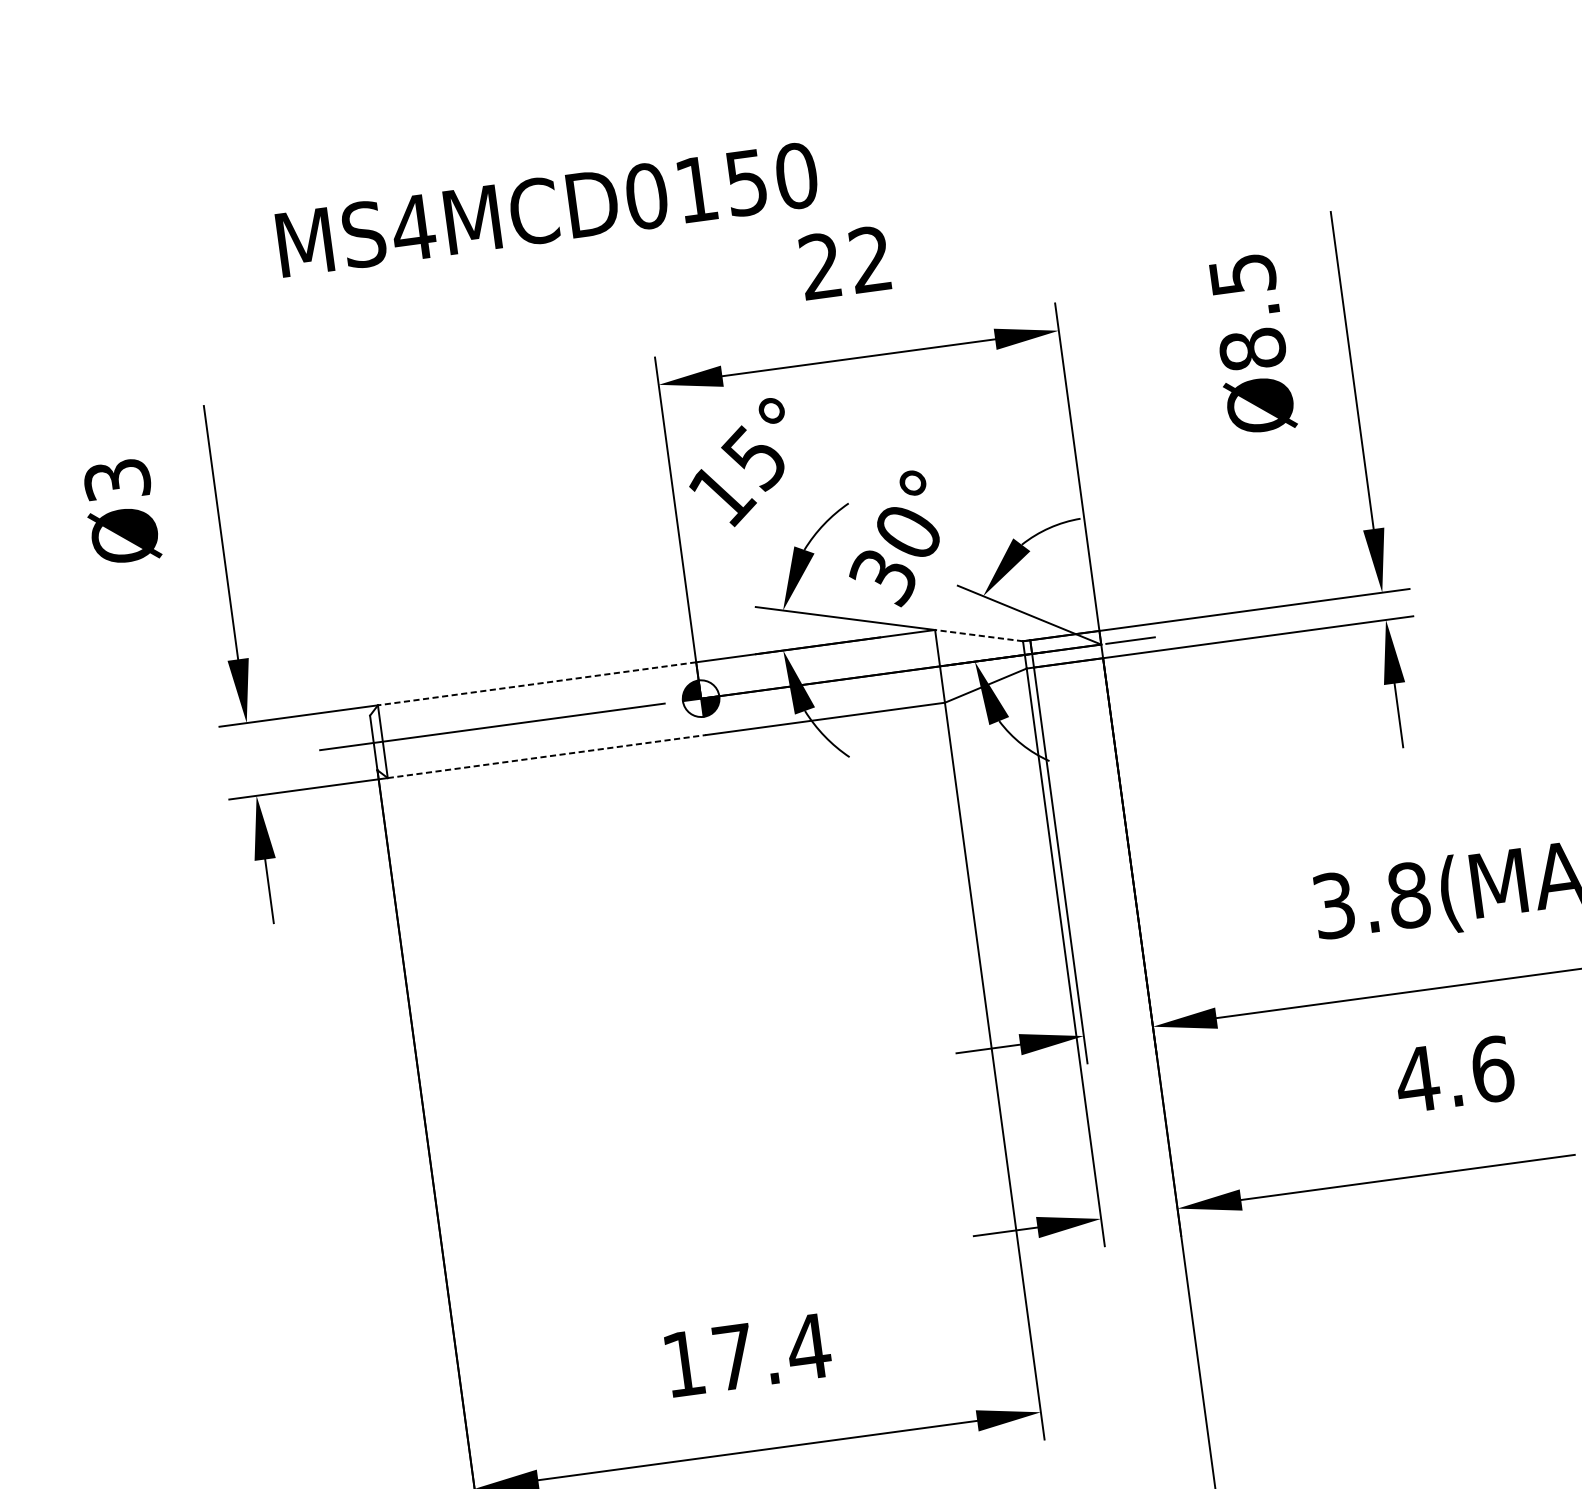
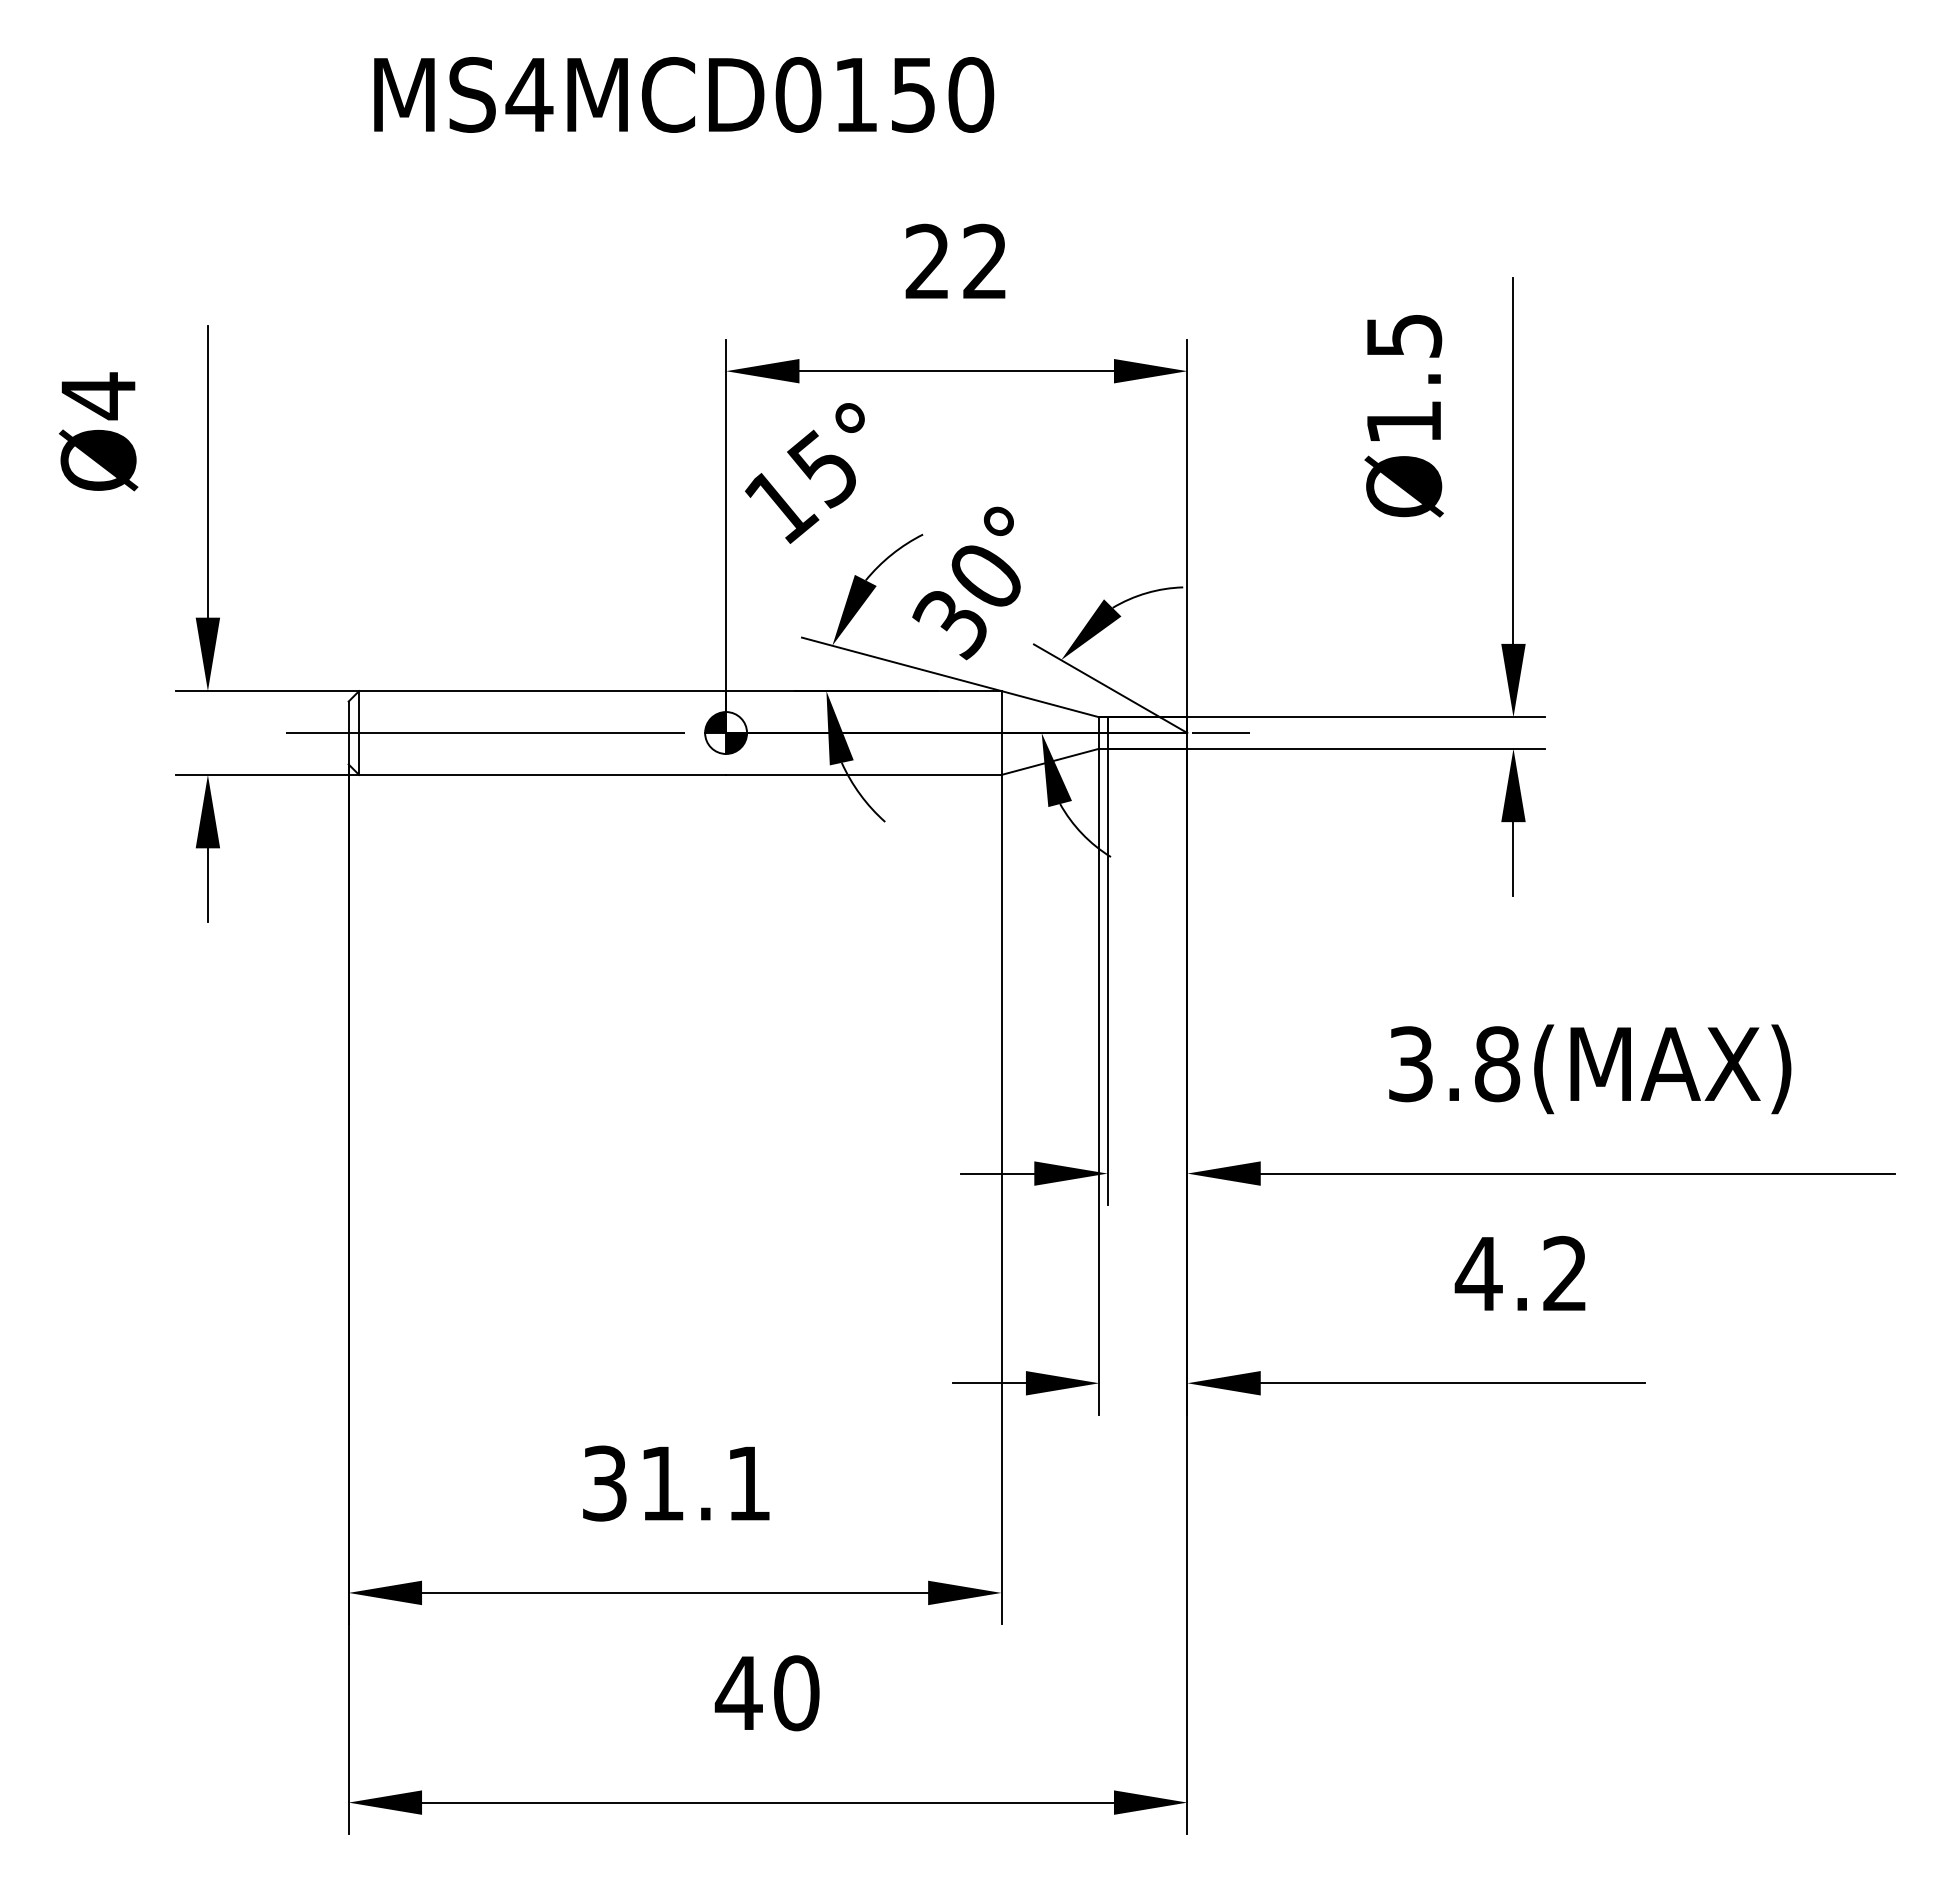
text: (547, 209) -> (684, 94), moved
text: (1253, 348) -> (1404, 421), Ø8.5 -> Ø1.5
text: (117, 480) -> (98, 396), Ø3 -> Ø4
line: (979, 635) -> (1050, 704), dashed -> solid
line: (537, 684) -> (542, 691), dashed -> solid
line: (547, 756) -> (543, 774), dashed -> solid
text: (1492, 1069) -> (1565, 1273), 4.6 -> 4.2
text: (747, 1355) -> (677, 1483), 17.4 -> 31.1

